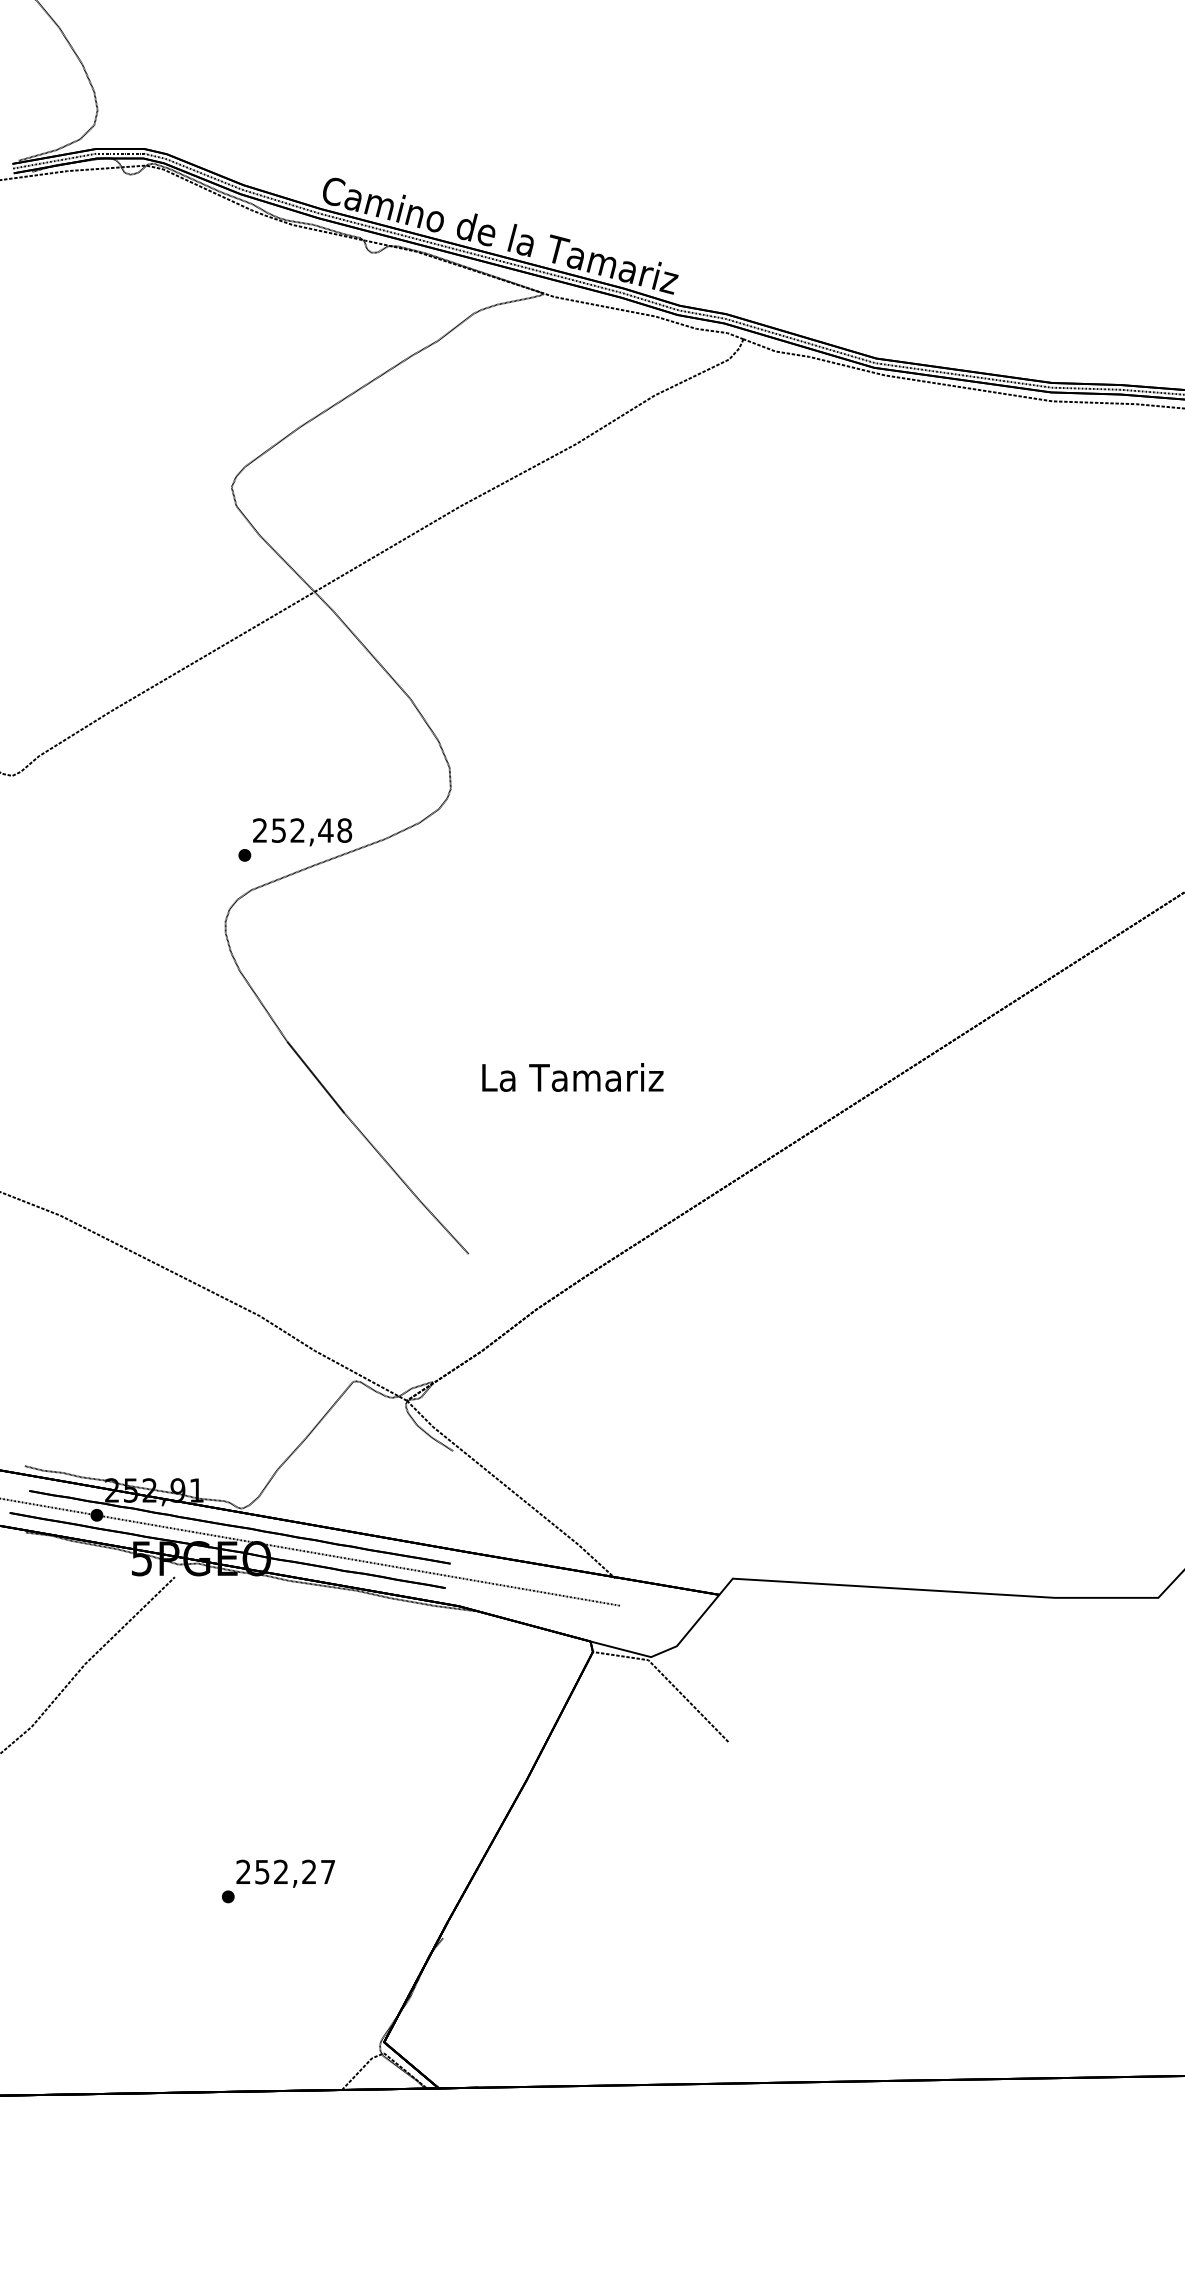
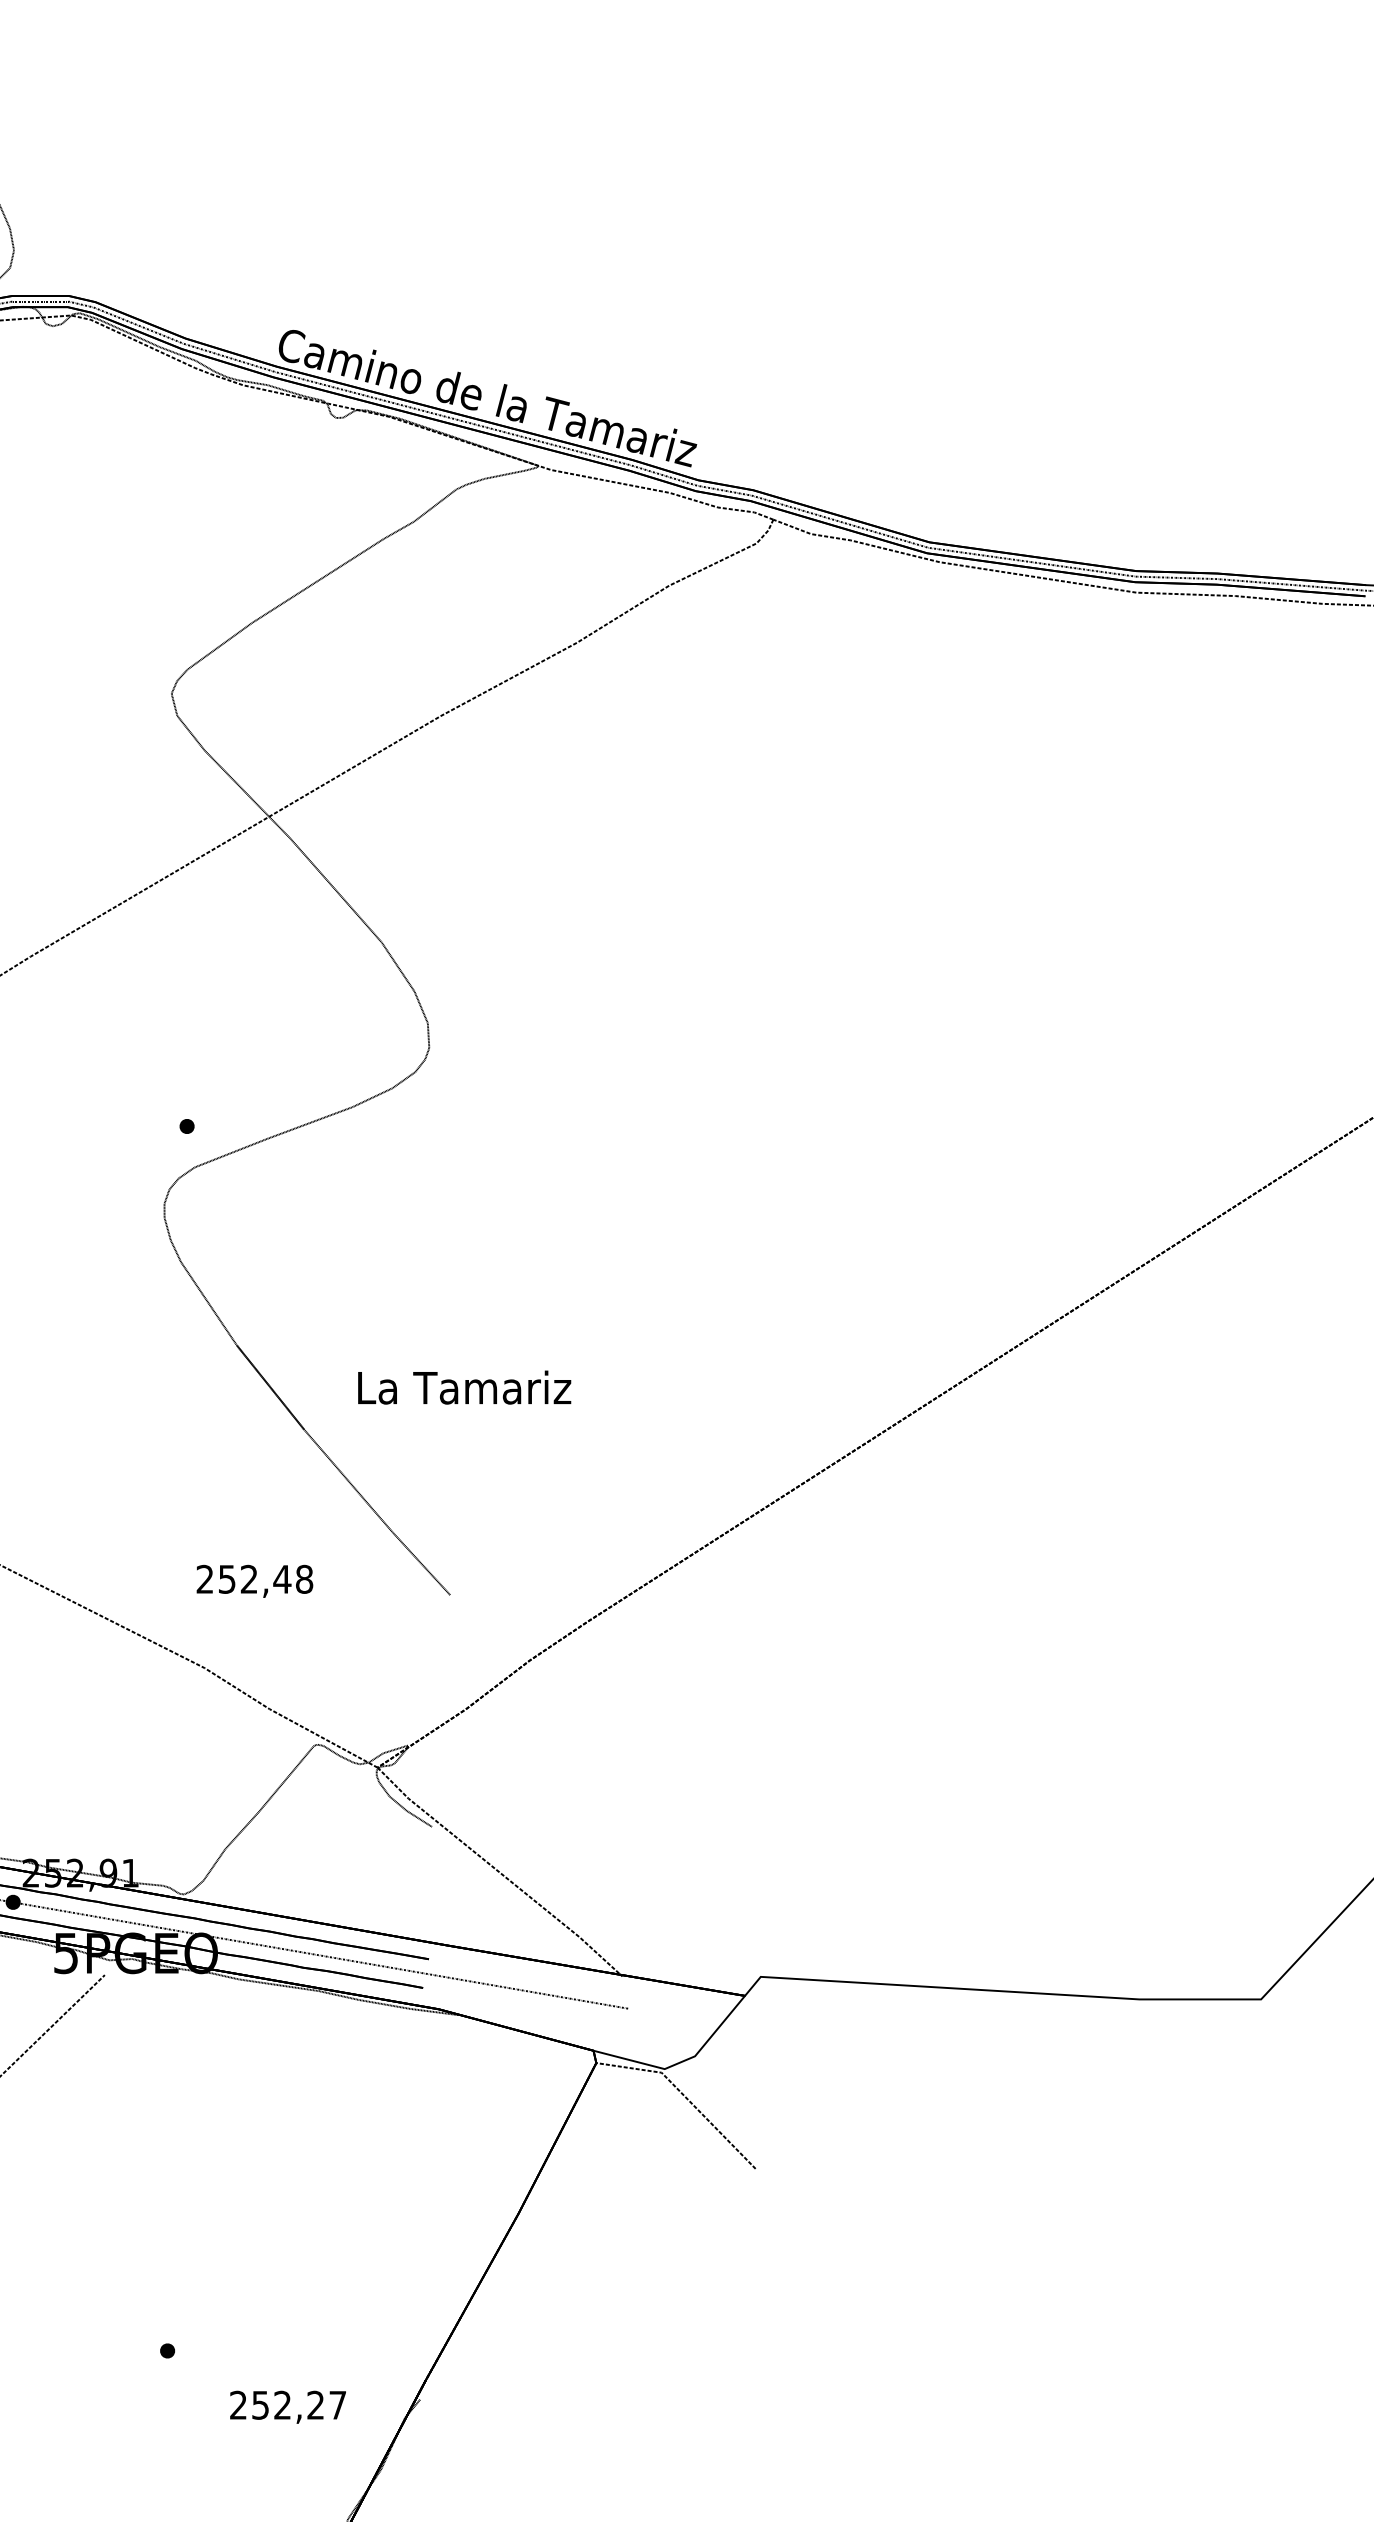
text: (302, 832) -> (254, 1581), moved
text: (572, 1077) -> (464, 1387), moved
text: (285, 1873) -> (287, 2406), moved

